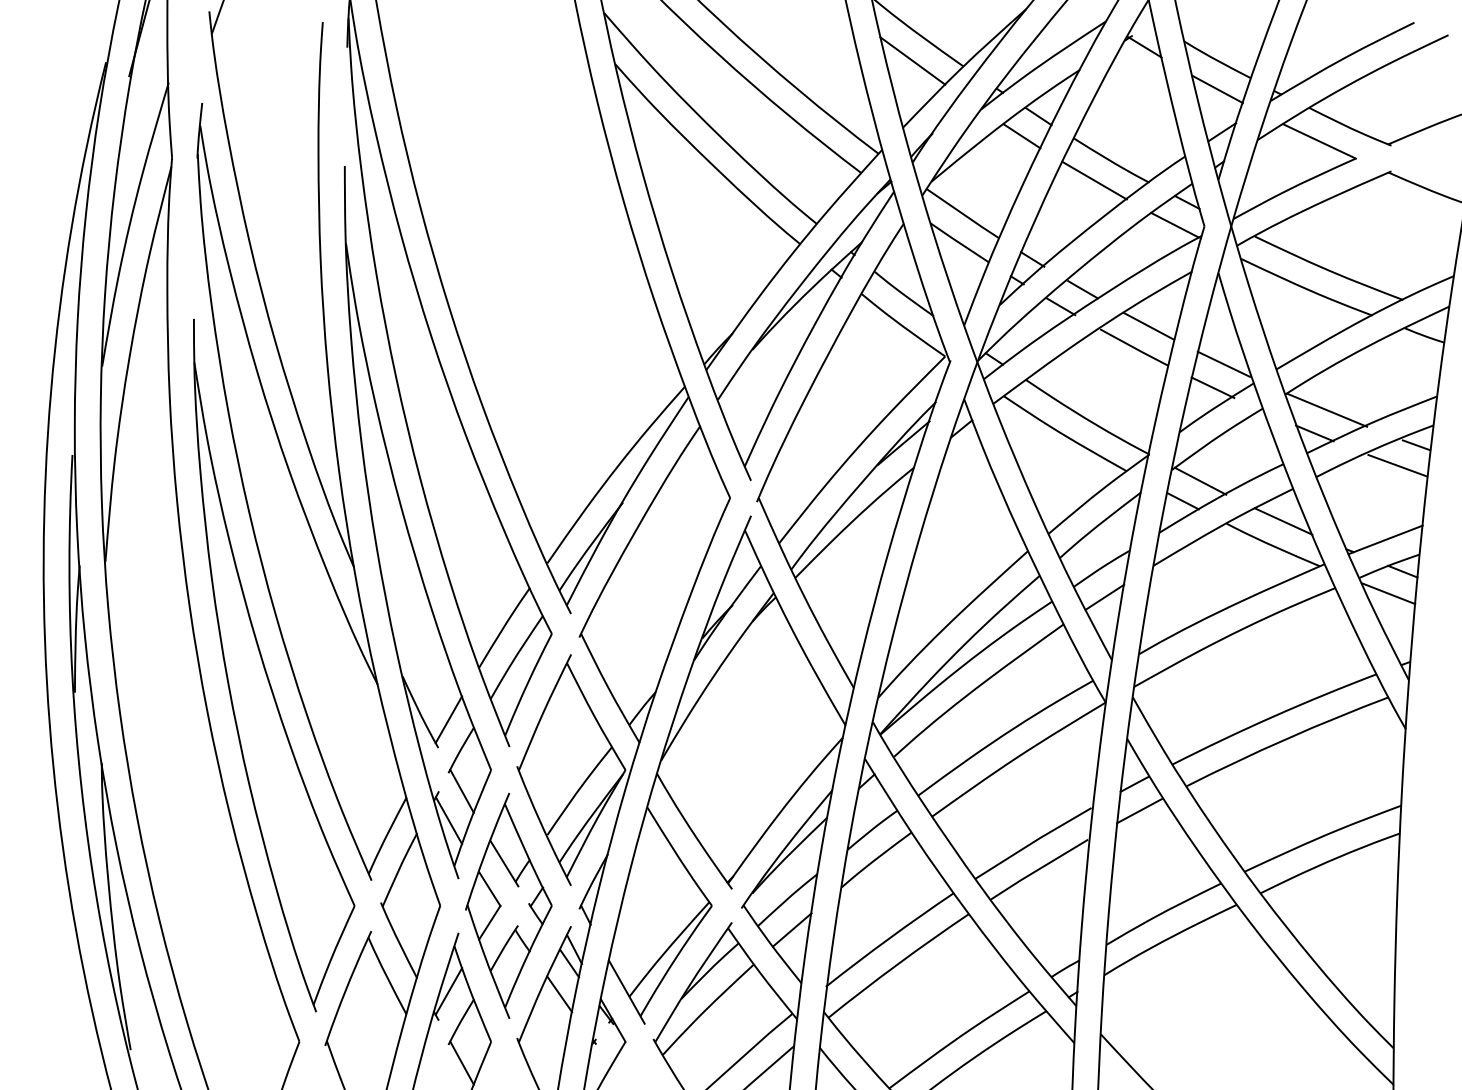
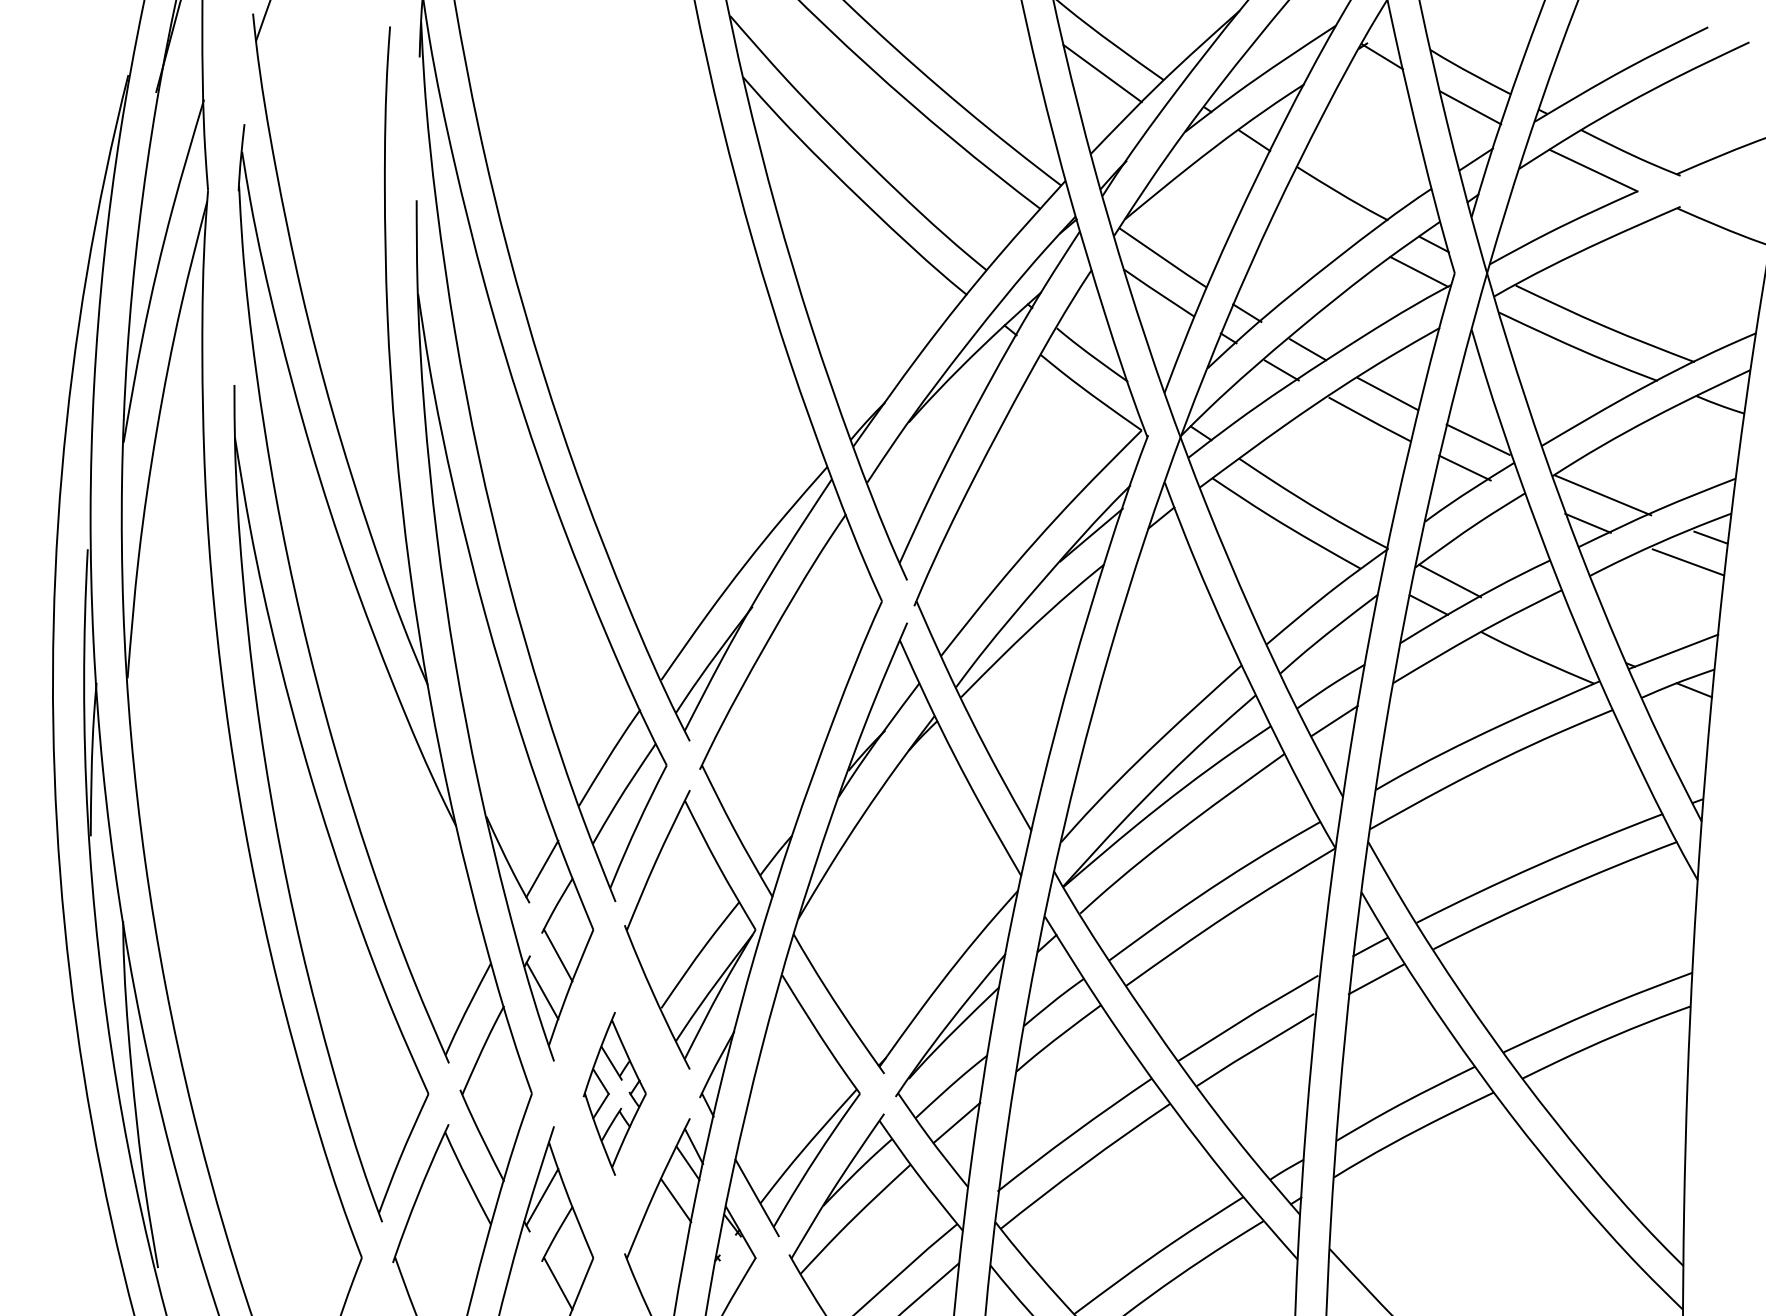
line: (1022, 136) -> (1234, 164), removed
line: (1094, 180) -> (1322, 217), removed
line: (1283, 521) -> (1550, 629), removed
line: (1388, 593) -> (1676, 716), removed
part: (508, 905) -> (614, 1093), size x0.6

